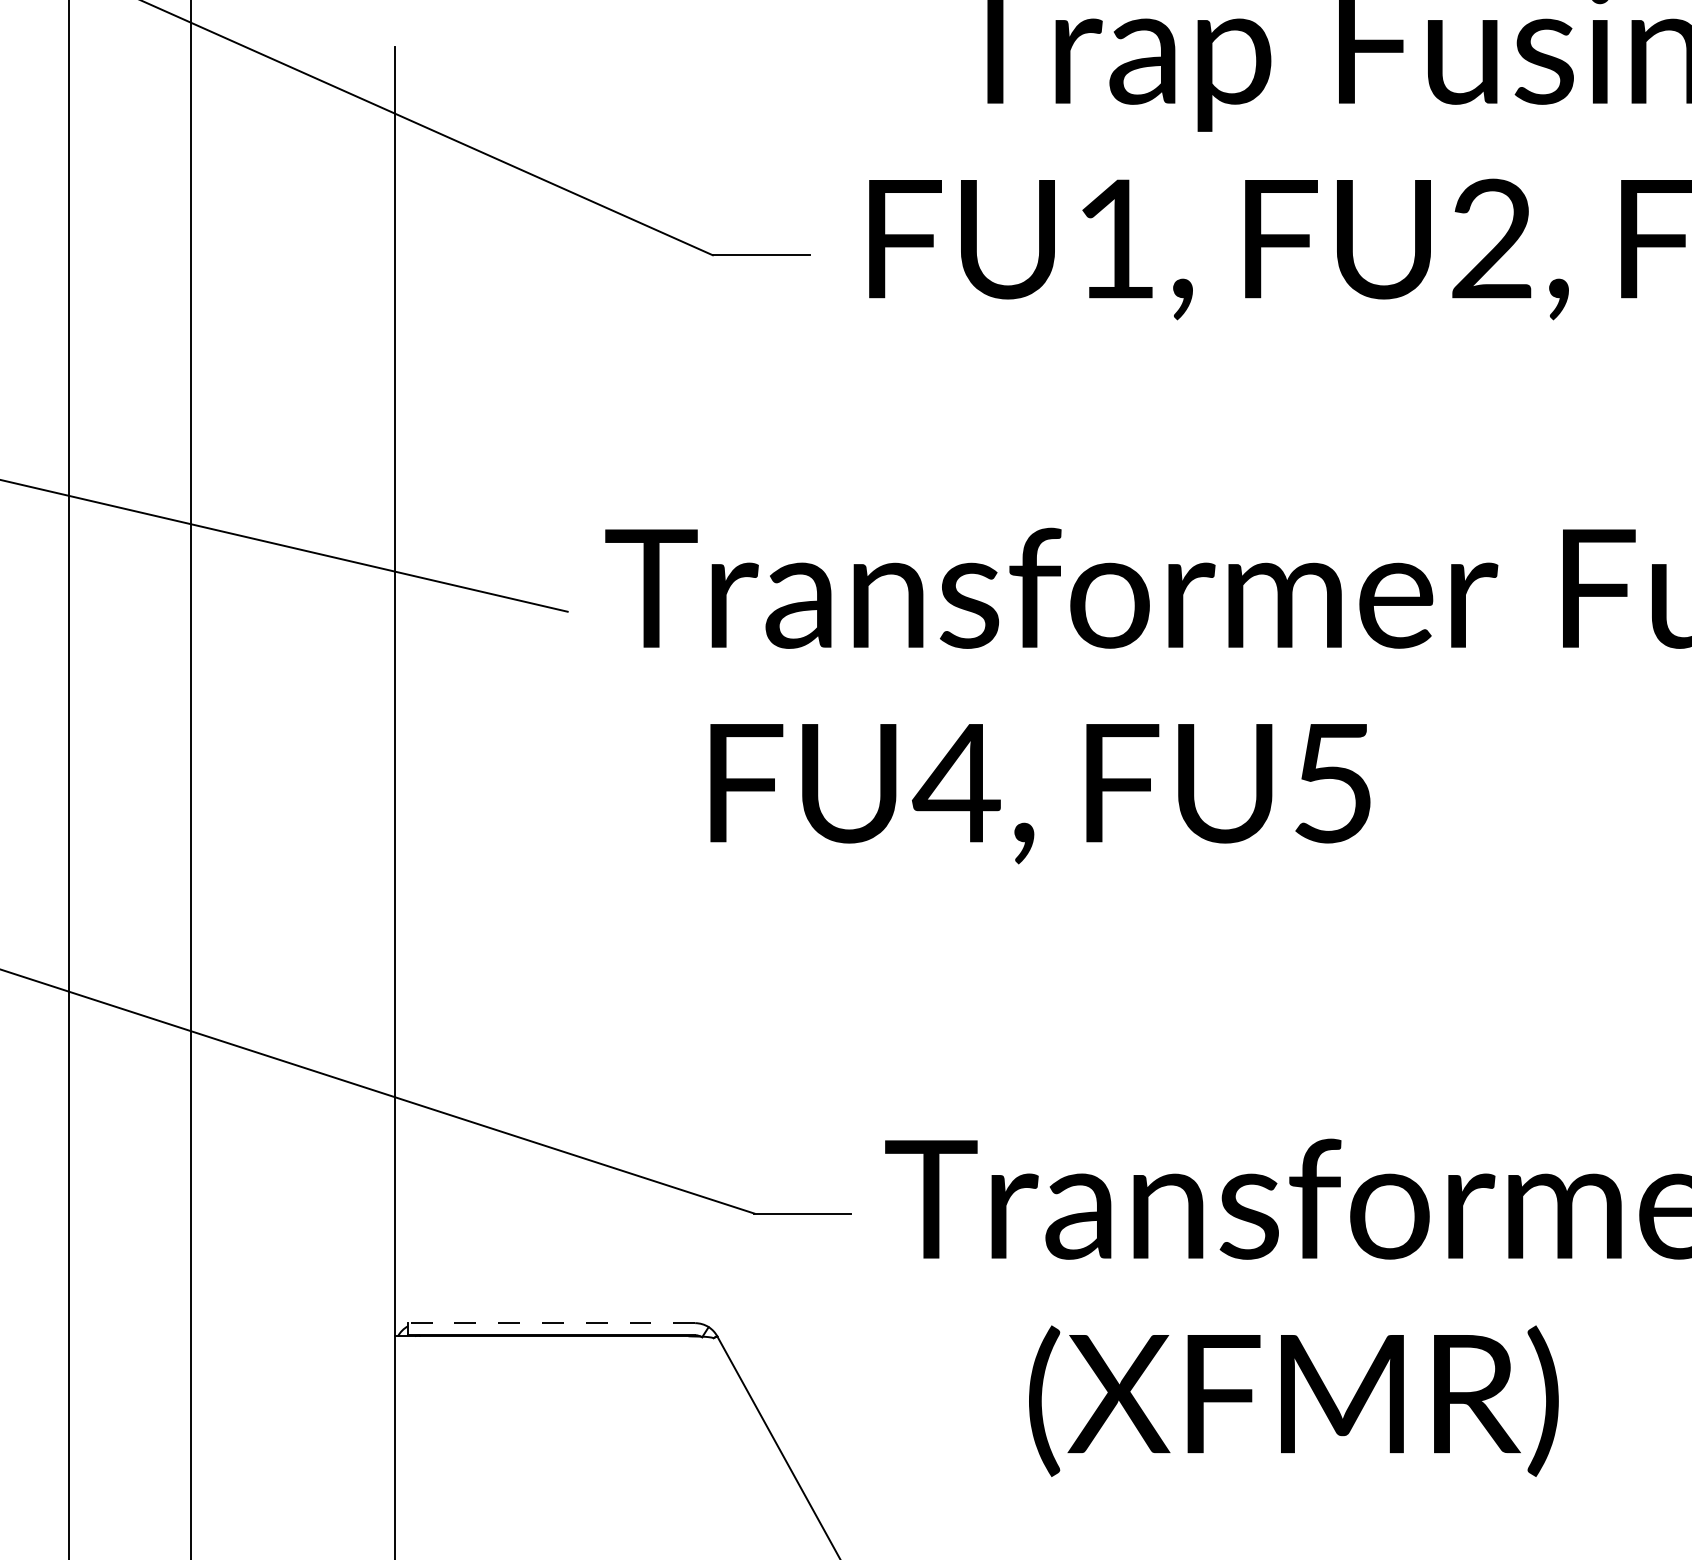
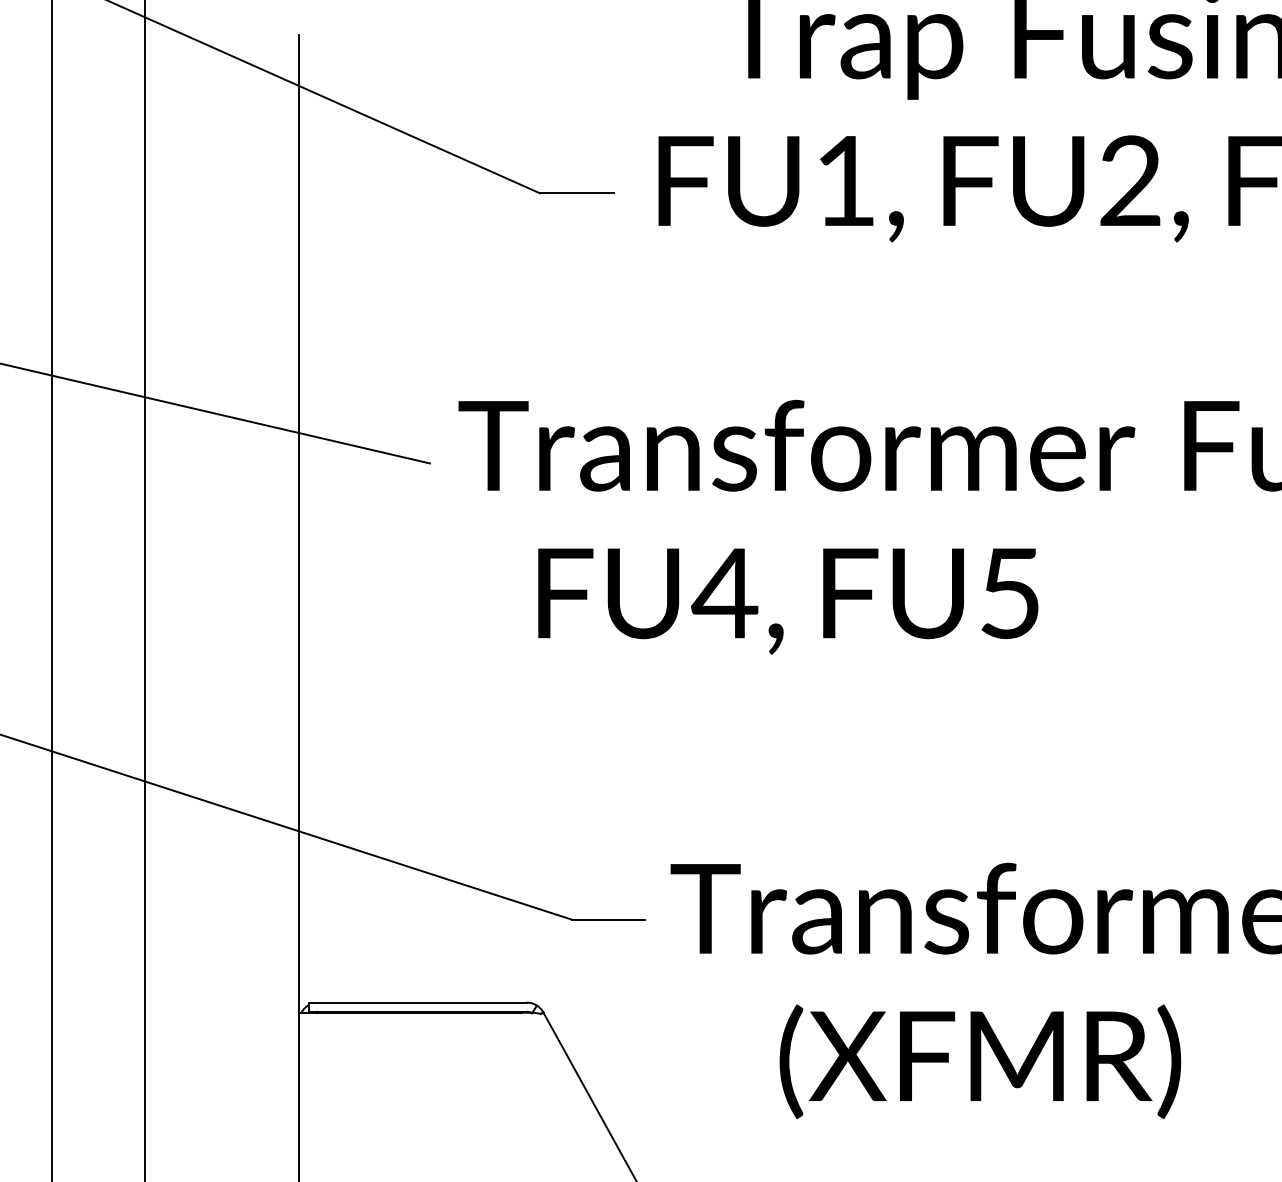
line: (551, 1323) -> (417, 1002), dashed -> solid

